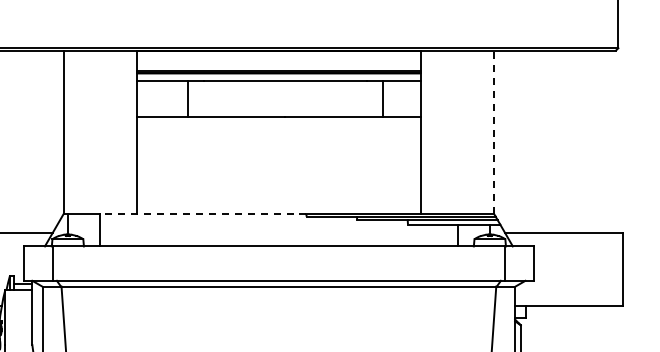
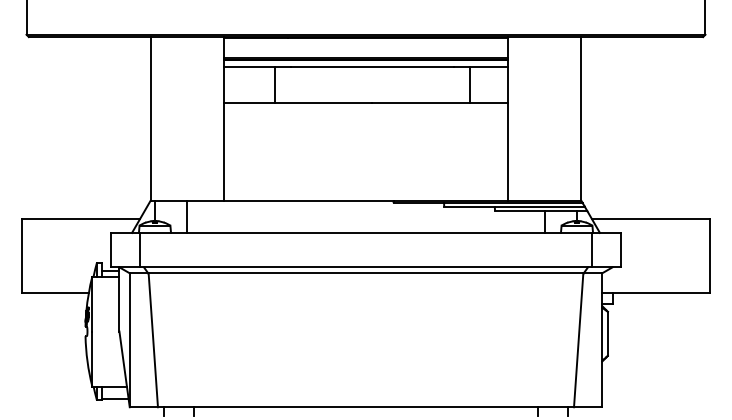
line: (494, 131) -> (581, 118), dashed -> solid
line: (202, 213) -> (289, 200), dashed -> solid

